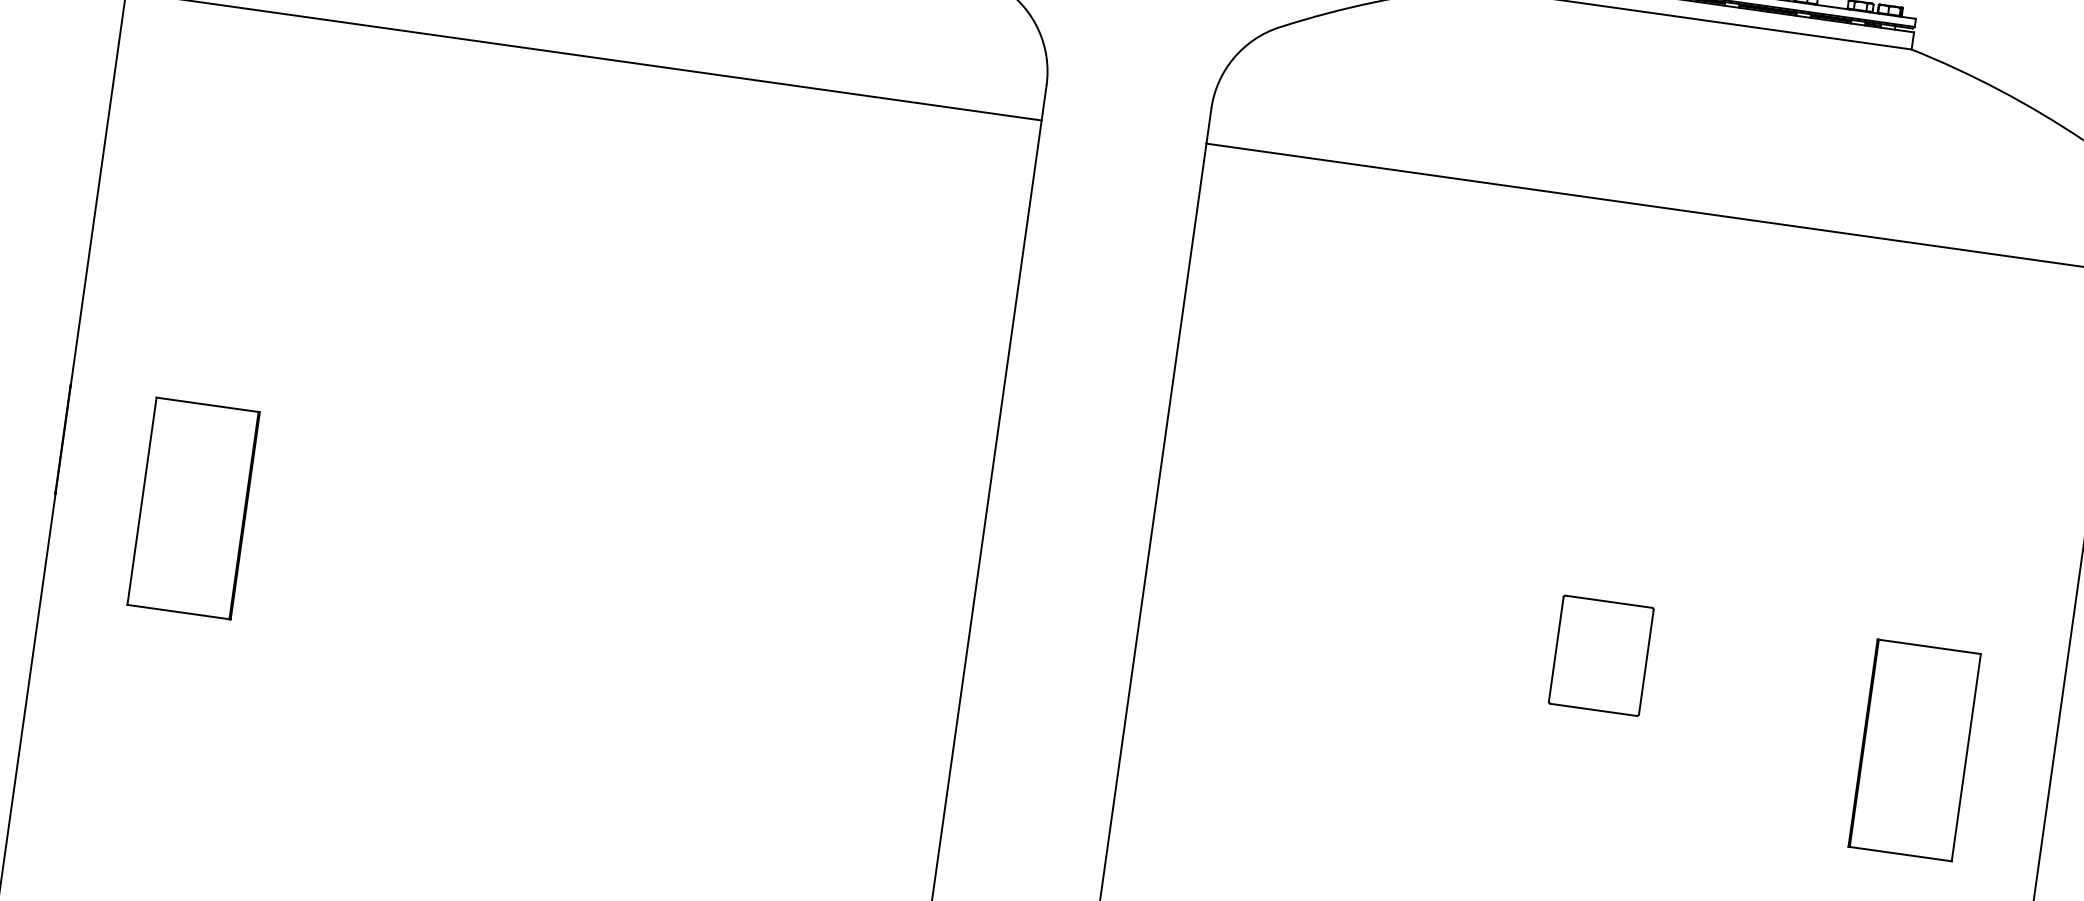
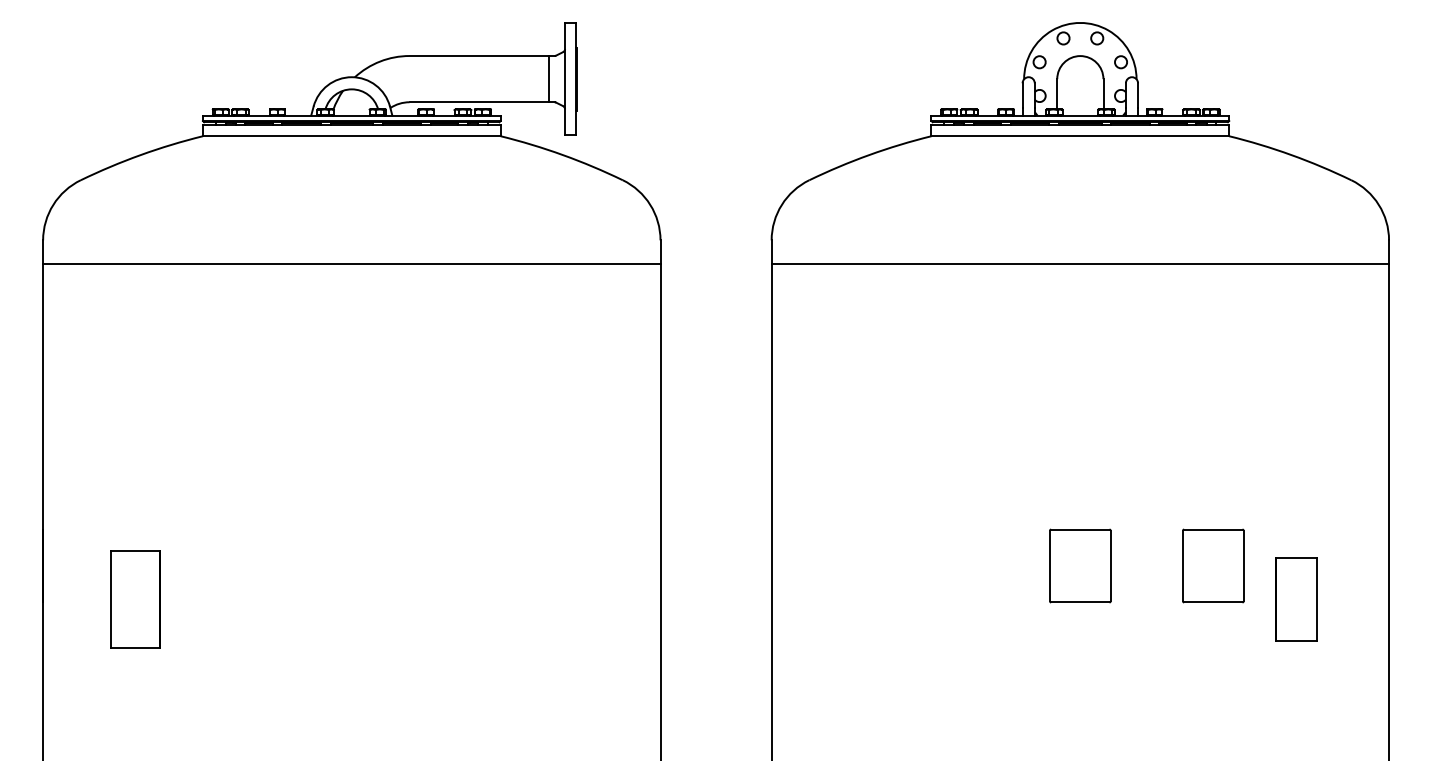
part: (193, 508) -> (135, 599), size x0.7
part: (1798, 682) -> (1213, 565), added
part: (1914, 750) -> (1296, 599), size x0.6

